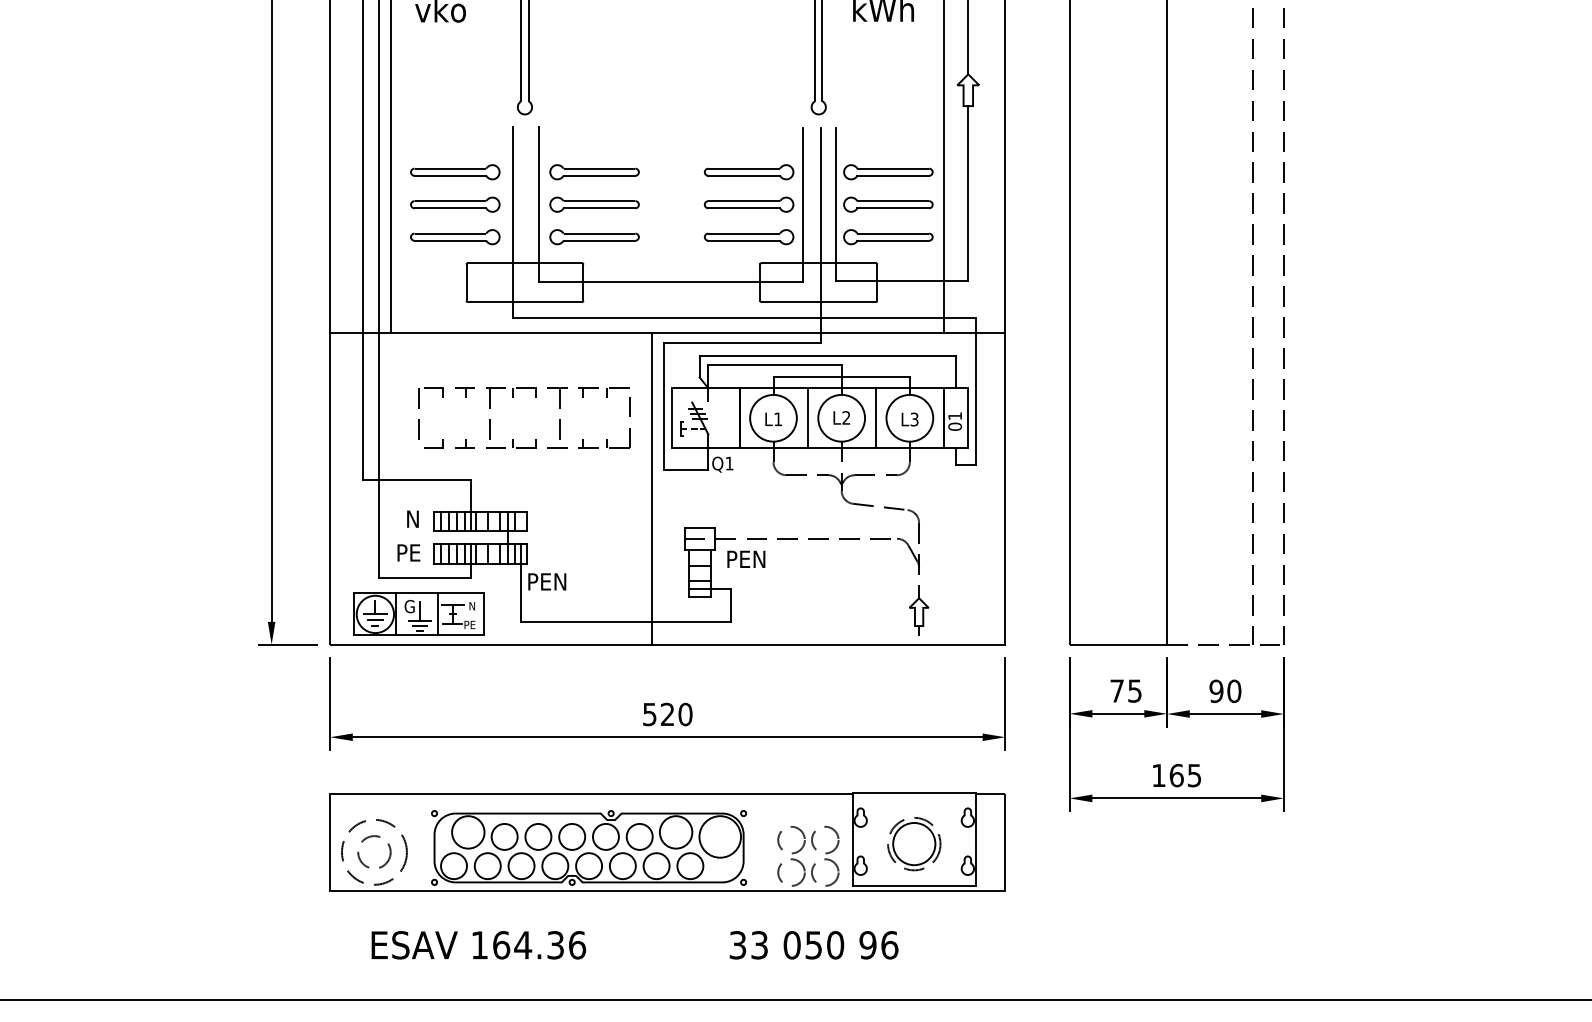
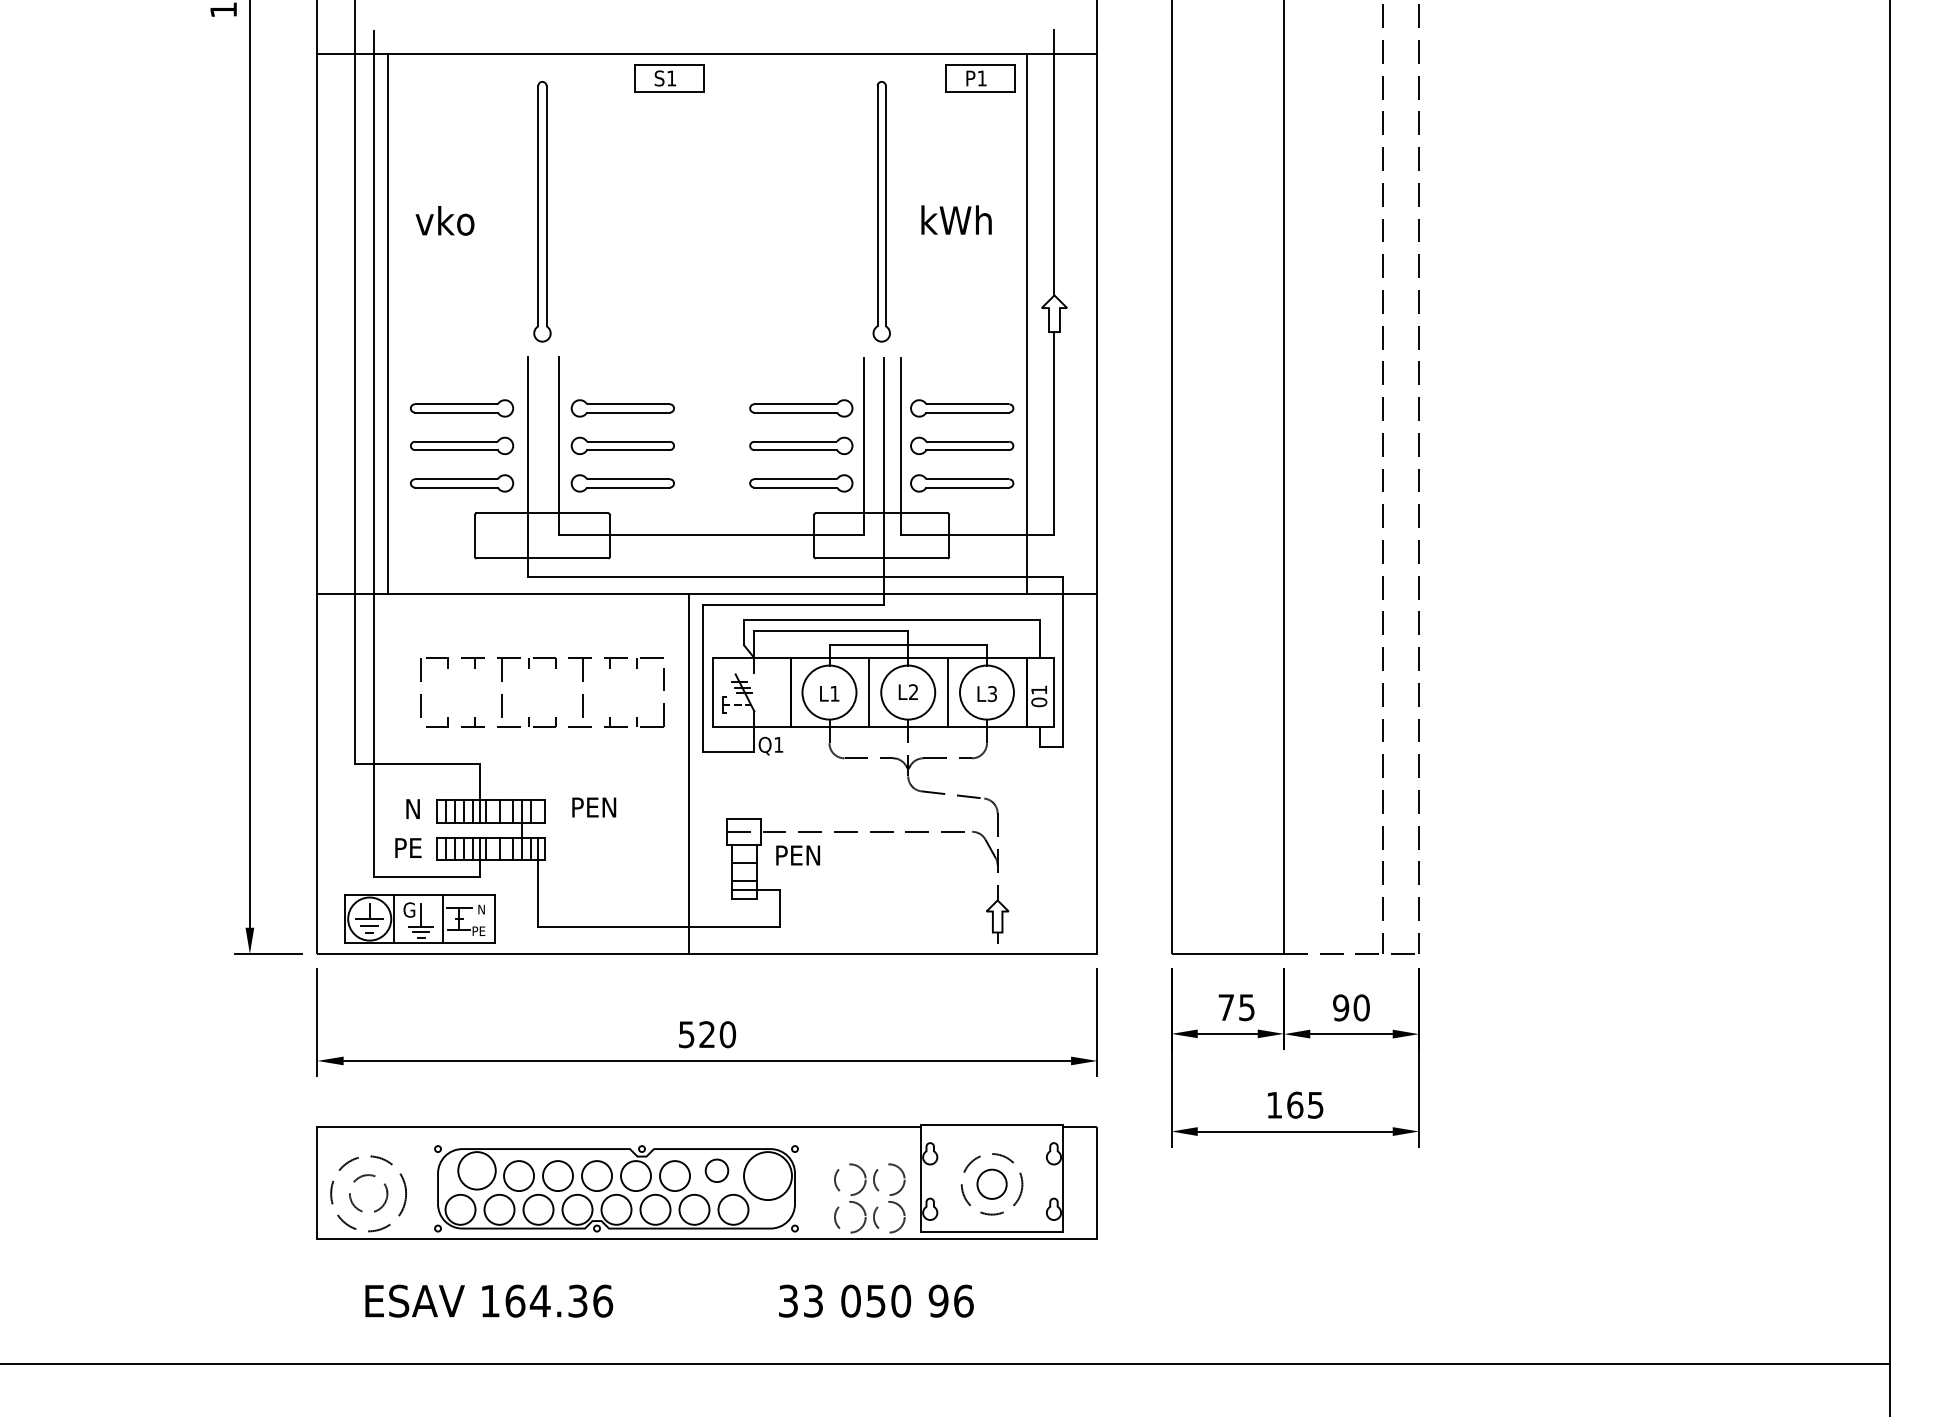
text: (547, 581) -> (594, 807), moved
circle: (675, 832) -> (716, 1170), size x0.6
circle: (913, 843) -> (991, 1183), size x0.6

